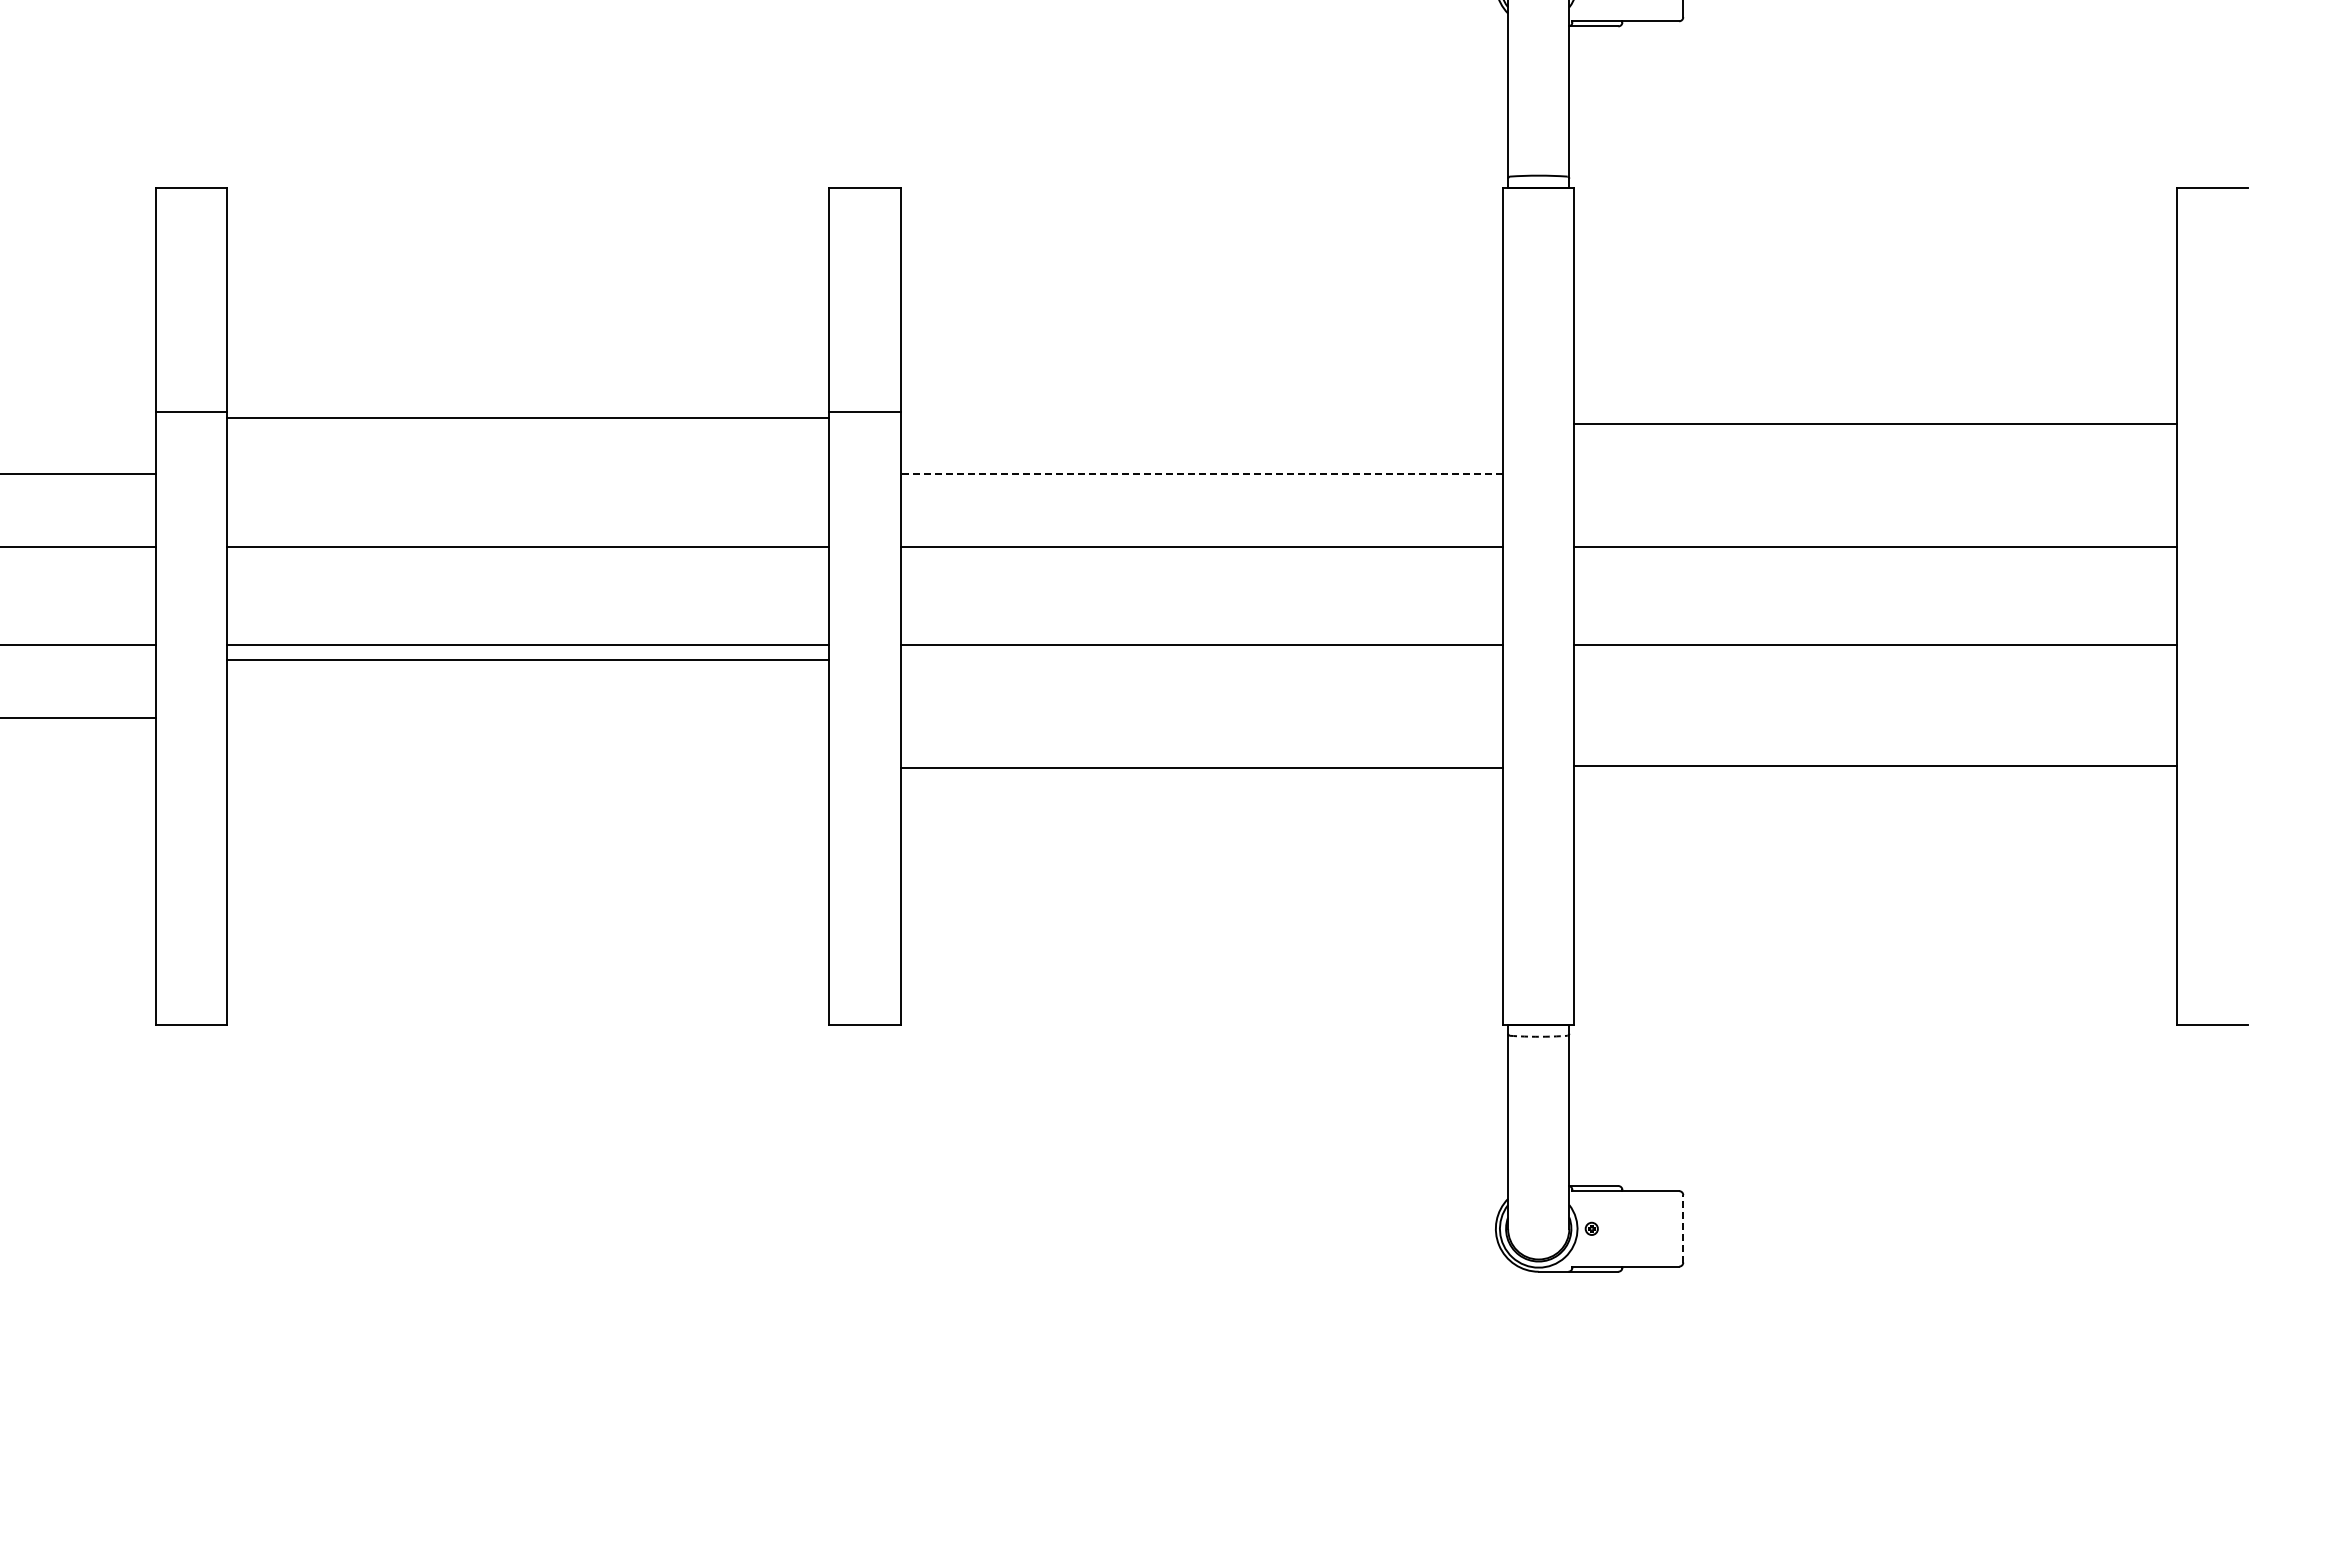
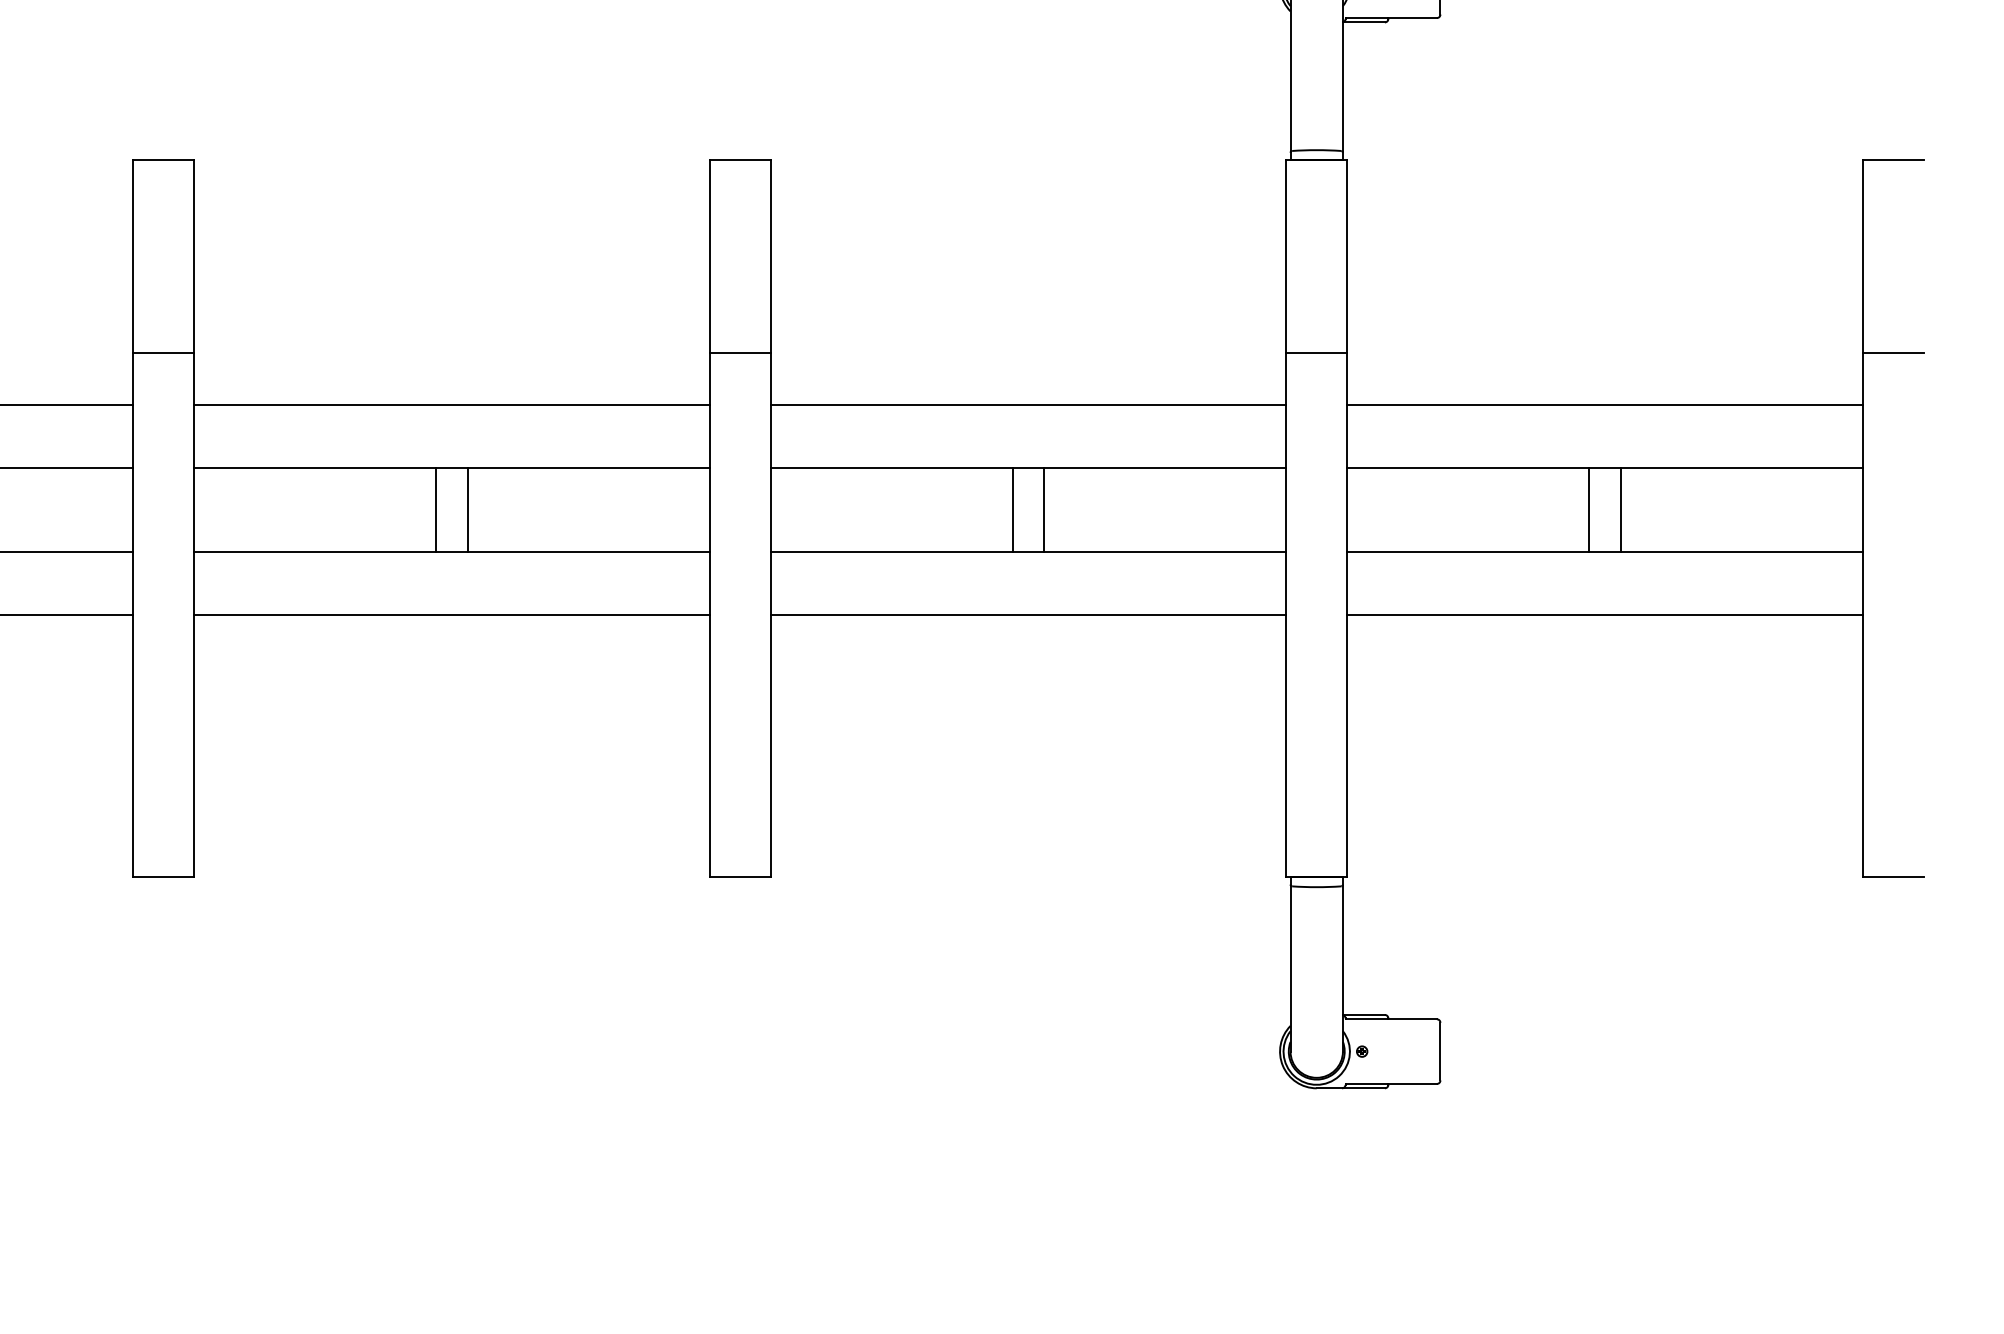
line: (1538, 412) -> (1316, 352), added
line: (2212, 412) -> (1893, 352), added
line: (528, 417) -> (452, 405), moved
line: (1875, 423) -> (1604, 405), moved
line: (1201, 473) -> (1028, 405), dashed -> solid
line: (509, 596) -> (435, 510), added
line: (546, 596) -> (467, 510), added
line: (1183, 596) -> (1012, 510), added
line: (1220, 596) -> (1044, 510), added
line: (1857, 596) -> (1589, 510), added
line: (1893, 596) -> (1620, 510), added
line: (528, 660) -> (452, 614), moved
line: (1875, 766) -> (1604, 614), moved
line: (1201, 768) -> (1028, 614), moved
arc: (1538, 1036) -> (1316, 886), dashed -> solid
line: (1683, 1228) -> (1440, 1051), dashed -> solid

